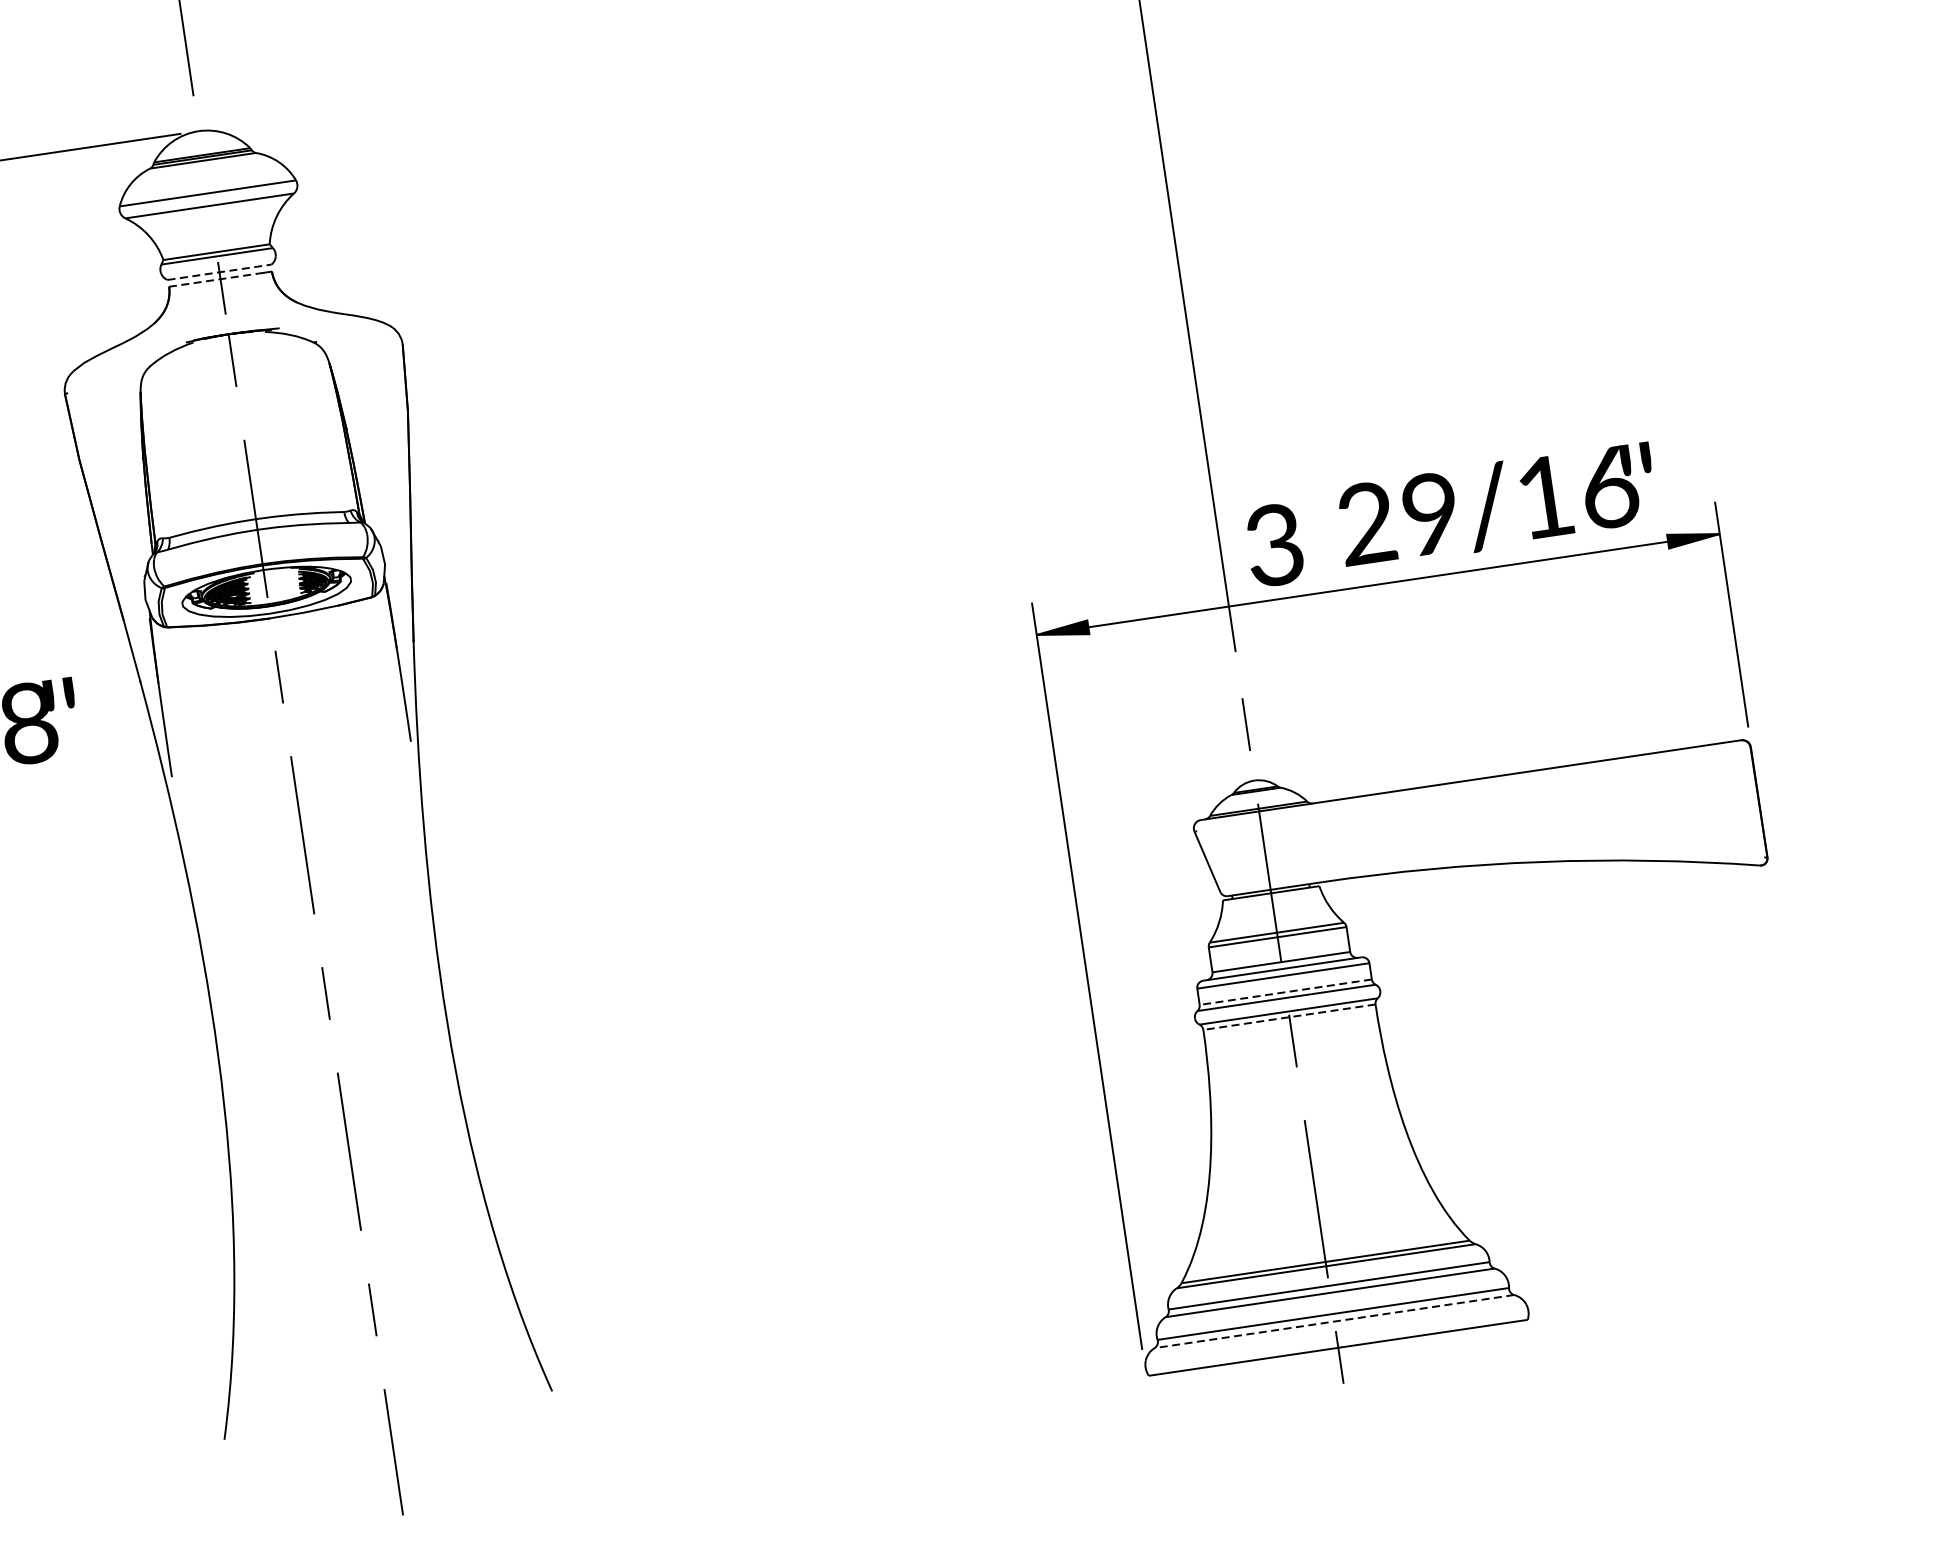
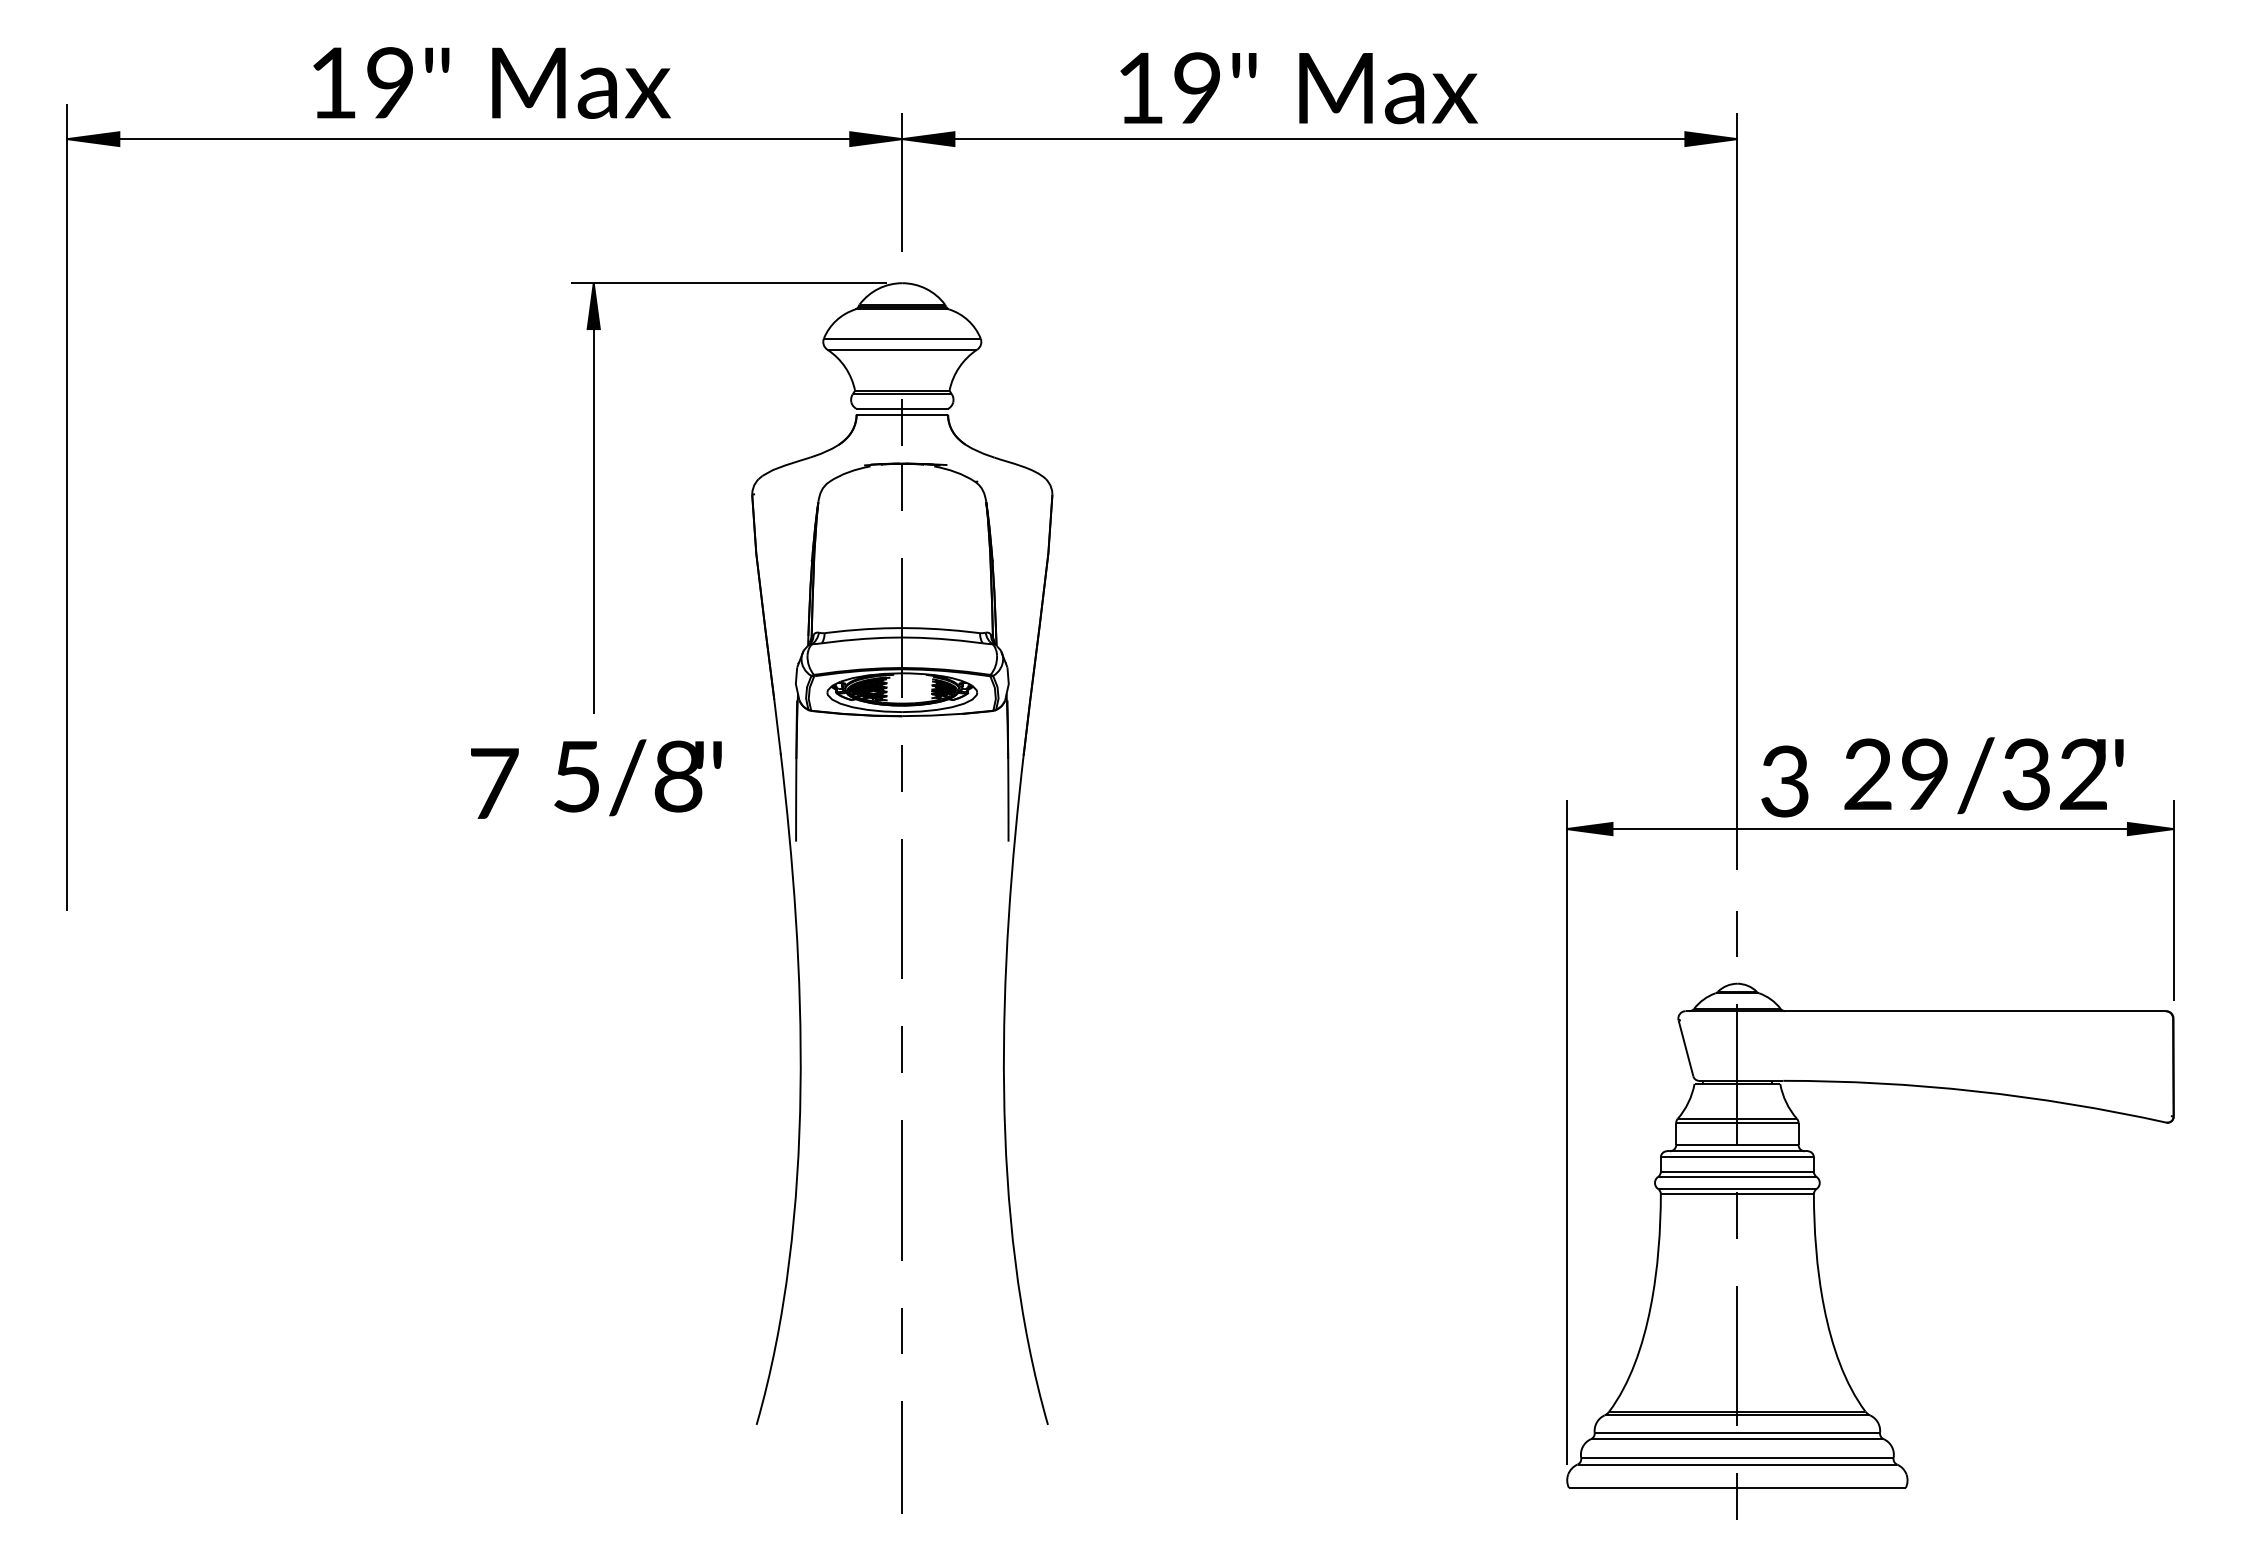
line: (219, 272) -> (902, 408), dashed -> solid
line: (213, 279) -> (896, 414), dashed -> solid
text: (1577, 492) -> (2055, 774), 29/16 -> 29/32
line: (1285, 991) -> (1737, 1171), dashed -> solid
line: (1289, 1017) -> (1737, 1194), dashed -> solid
line: (1334, 1321) -> (1737, 1464), dashed -> solid

